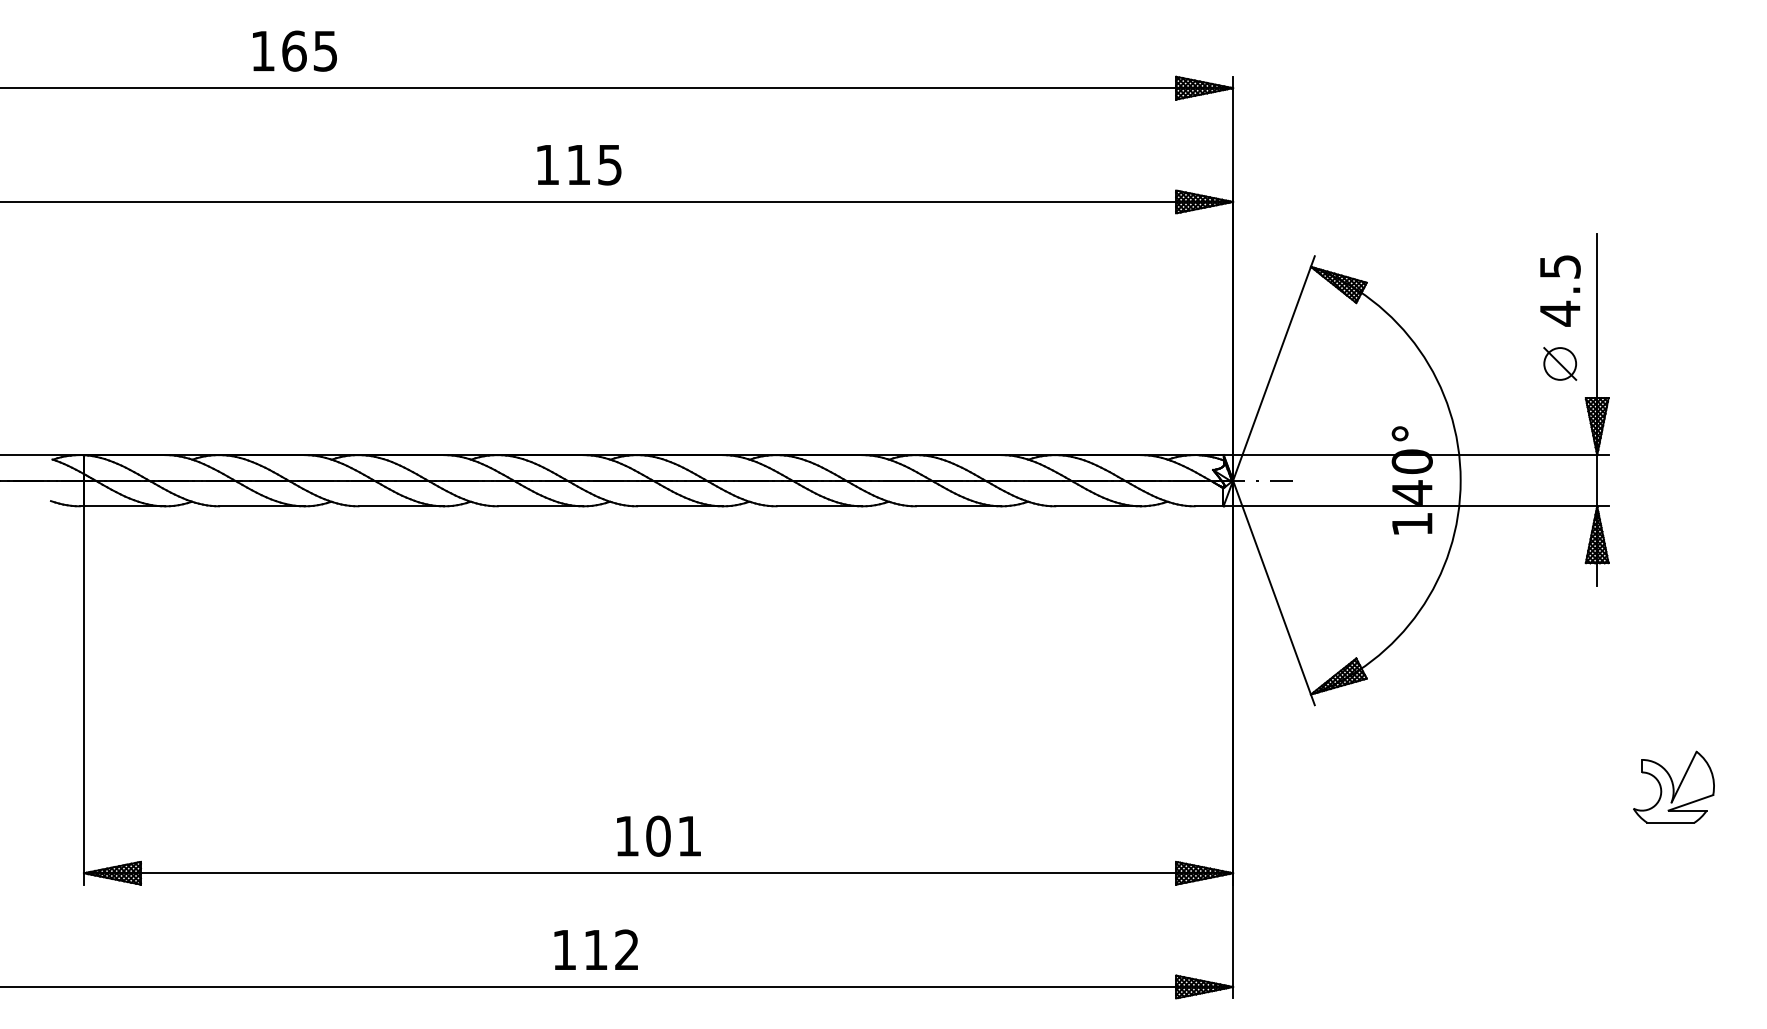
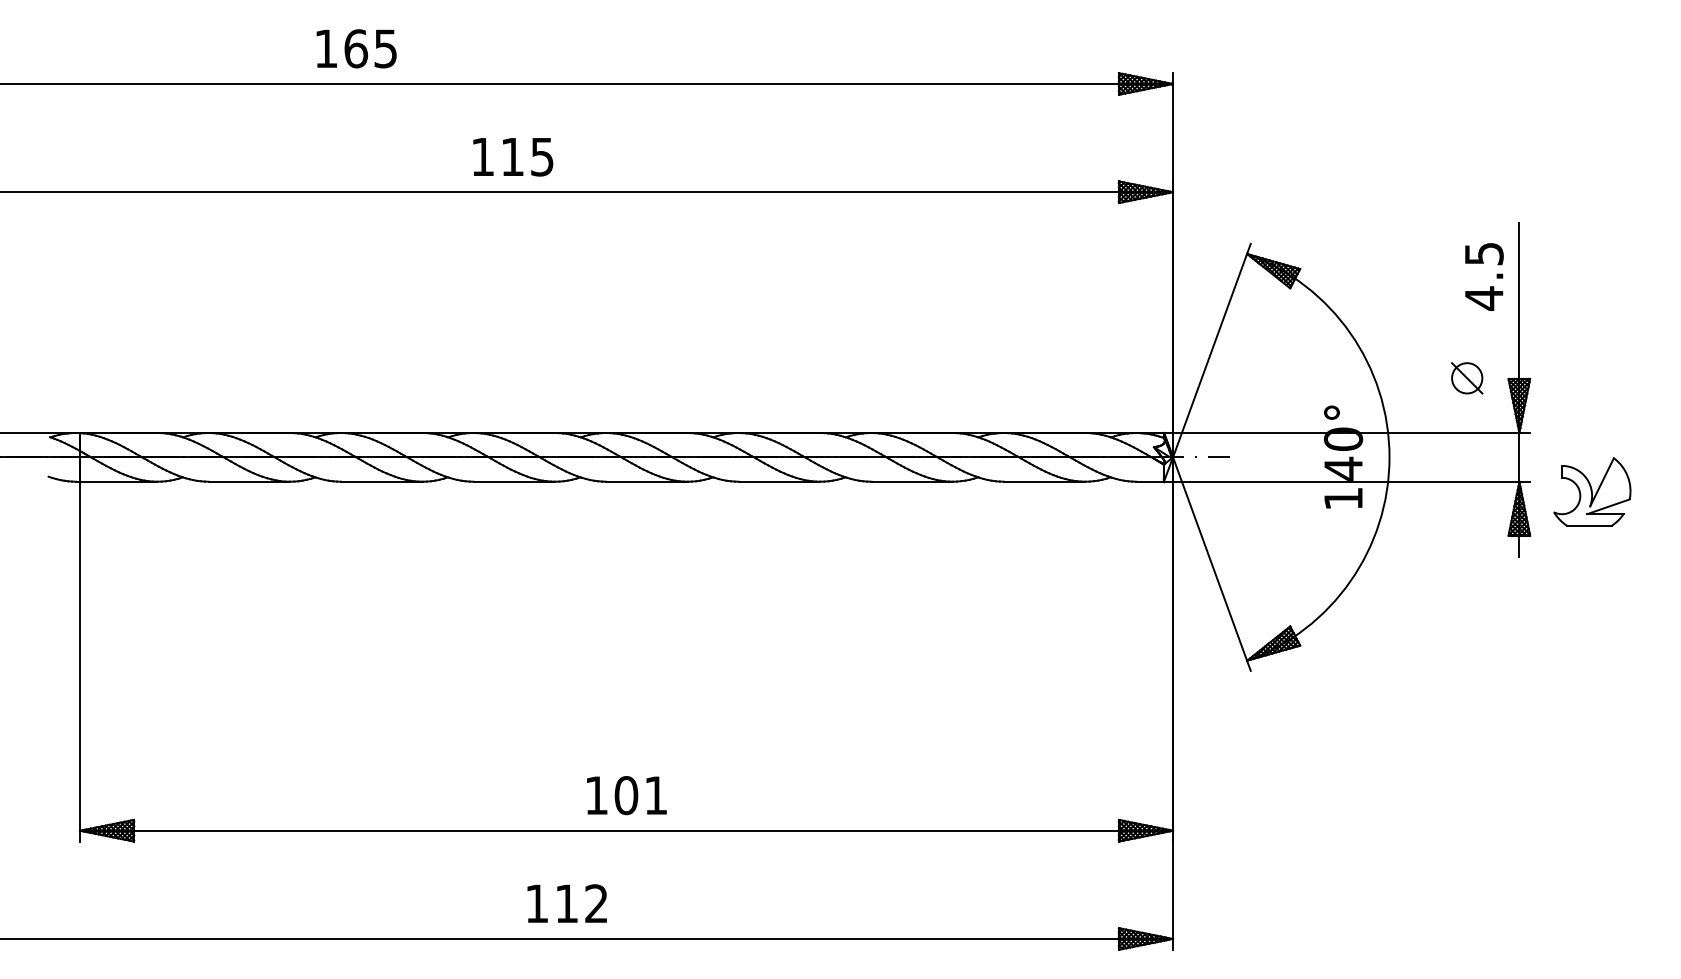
text: (294, 50) -> (356, 48), moved
text: (579, 165) -> (513, 157), moved
part: (1560, 364) -> (1467, 378), moved
part: (1674, 786) -> (1592, 491), moved

